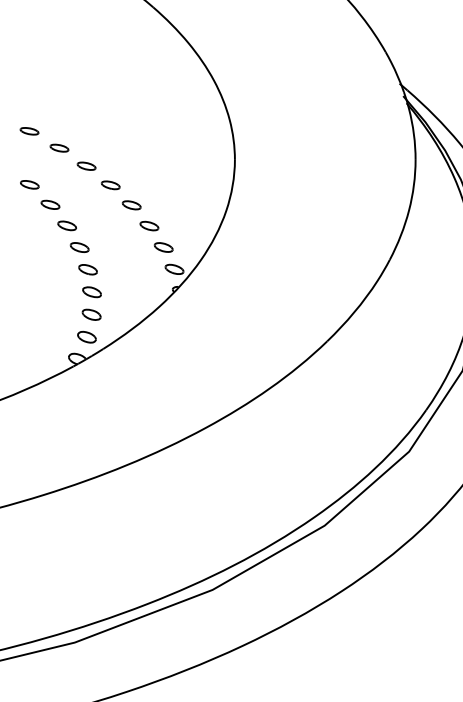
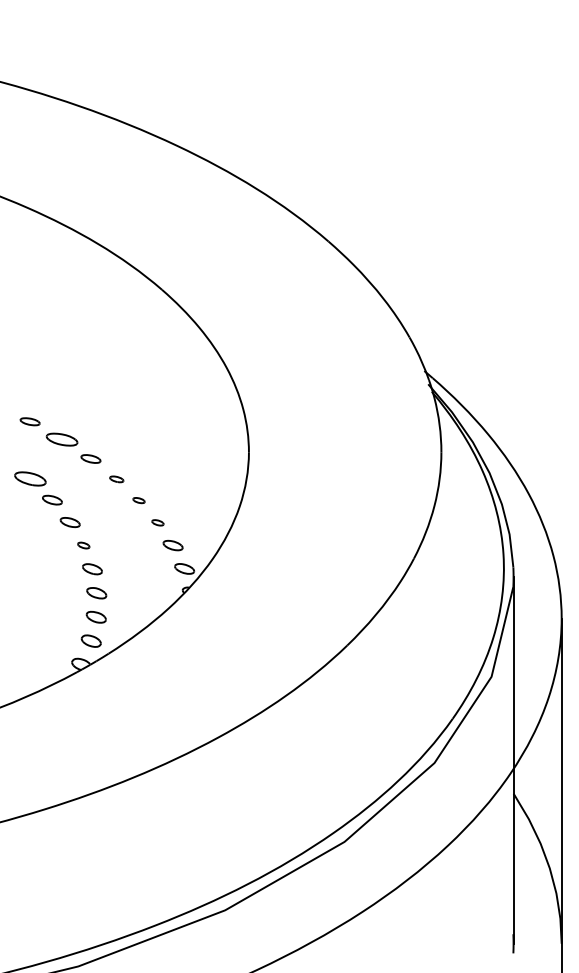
part: (58, 147) -> (61, 439), size x1.6
part: (29, 184) -> (30, 478), size x1.6
part: (110, 185) -> (116, 479), size x0.7
part: (131, 205) -> (138, 500), size x0.6
part: (149, 225) -> (157, 522), size x0.6
part: (79, 247) -> (83, 545), size x0.6

